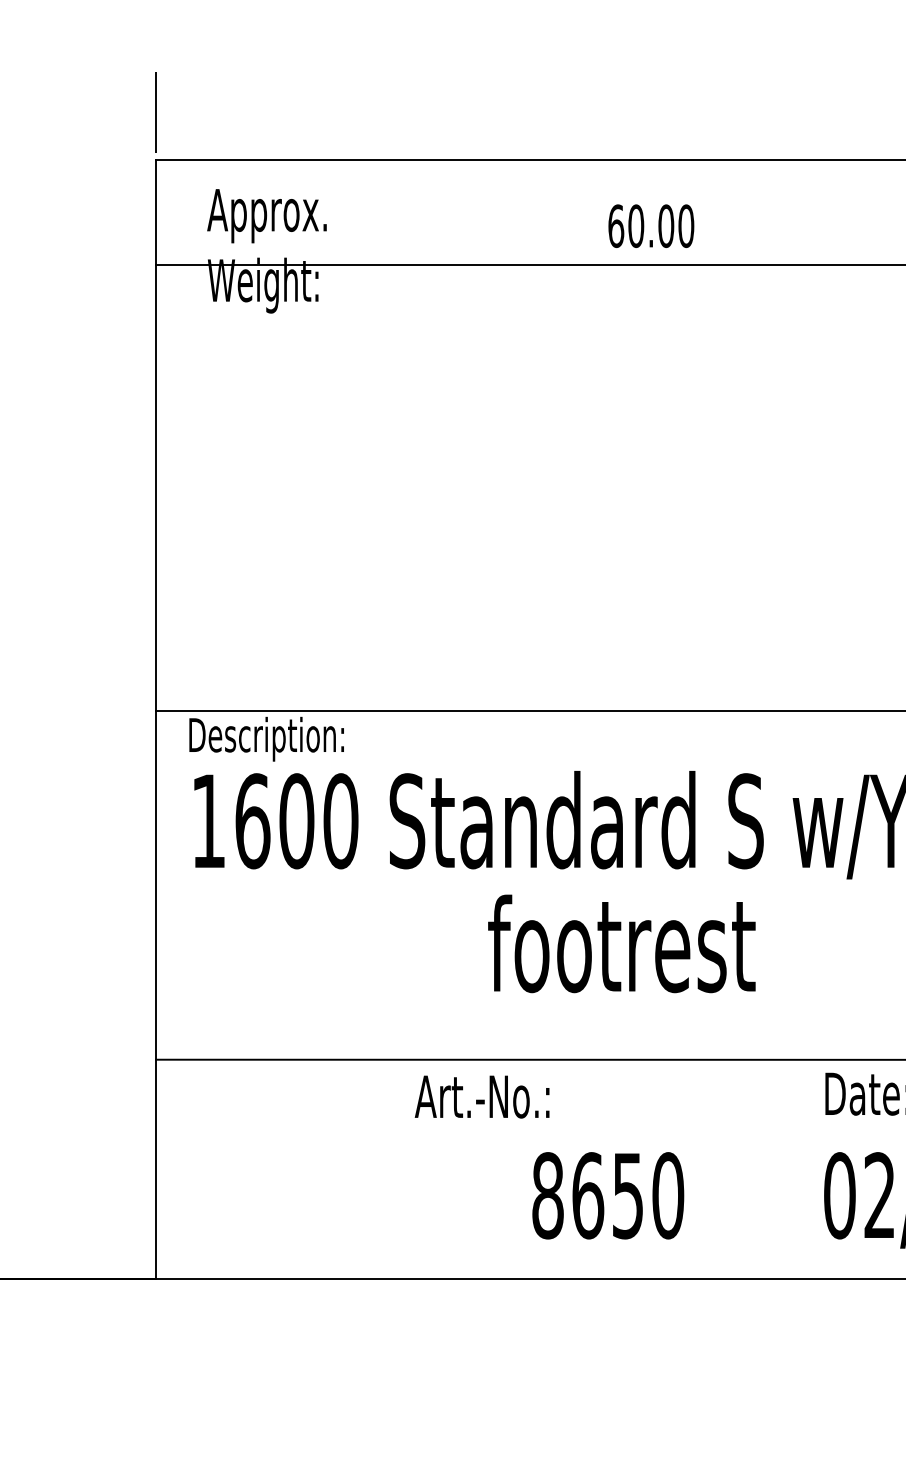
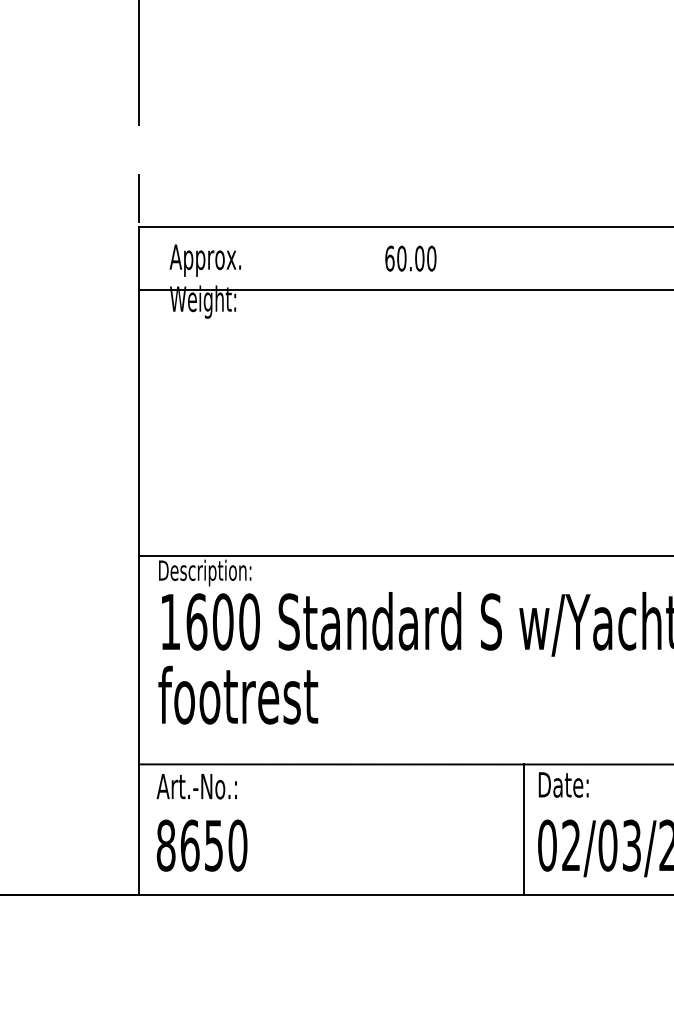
text: (650, 225) -> (410, 258), moved
text: (622, 942) -> (238, 694), moved
text: (481, 1096) -> (196, 786), moved
line: (799, 1168) -> (523, 829), added
text: (607, 1195) -> (201, 845), moved

